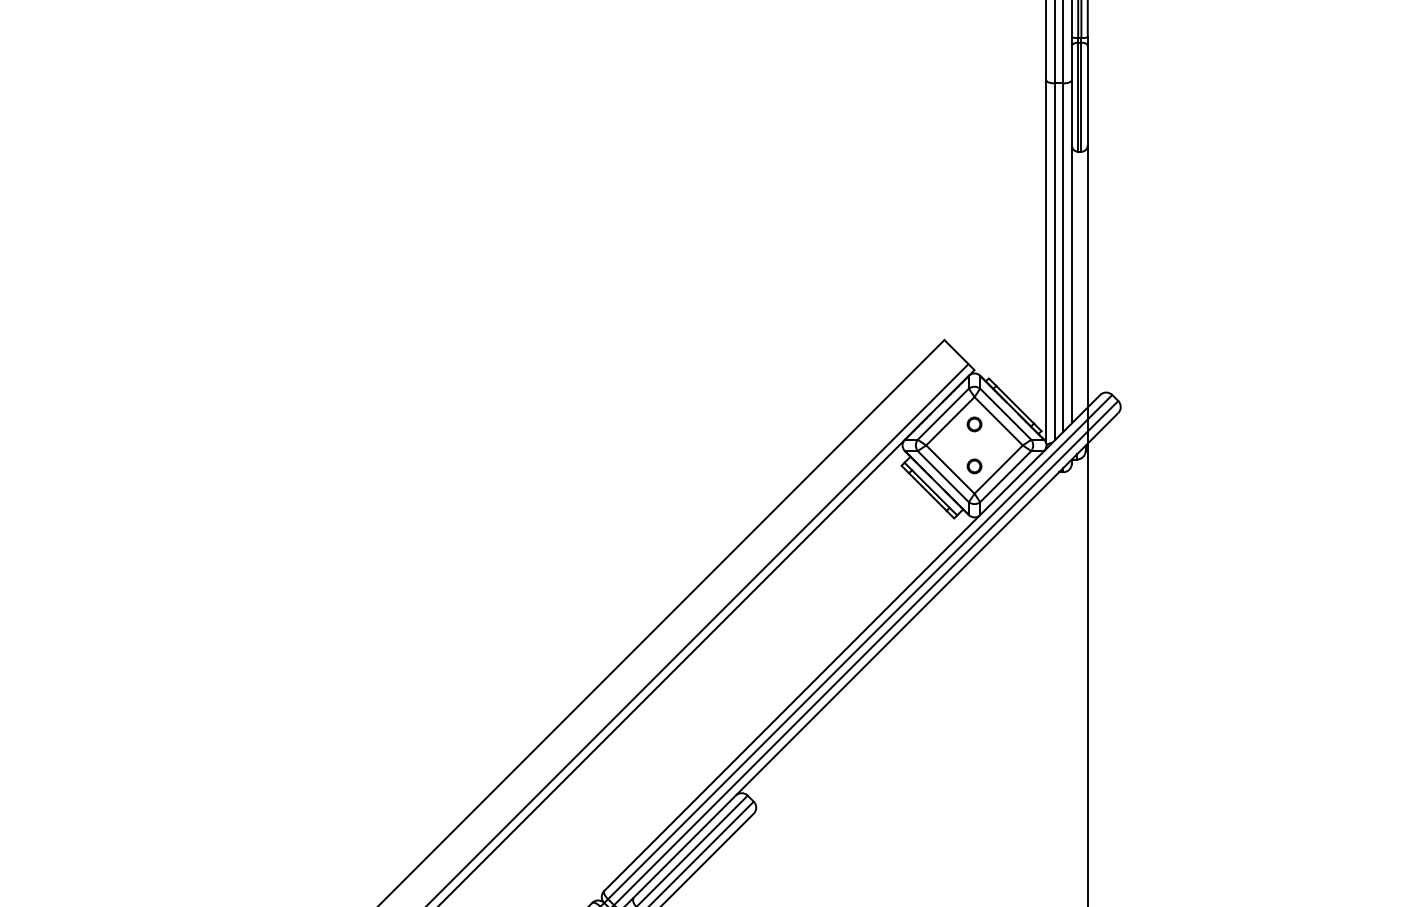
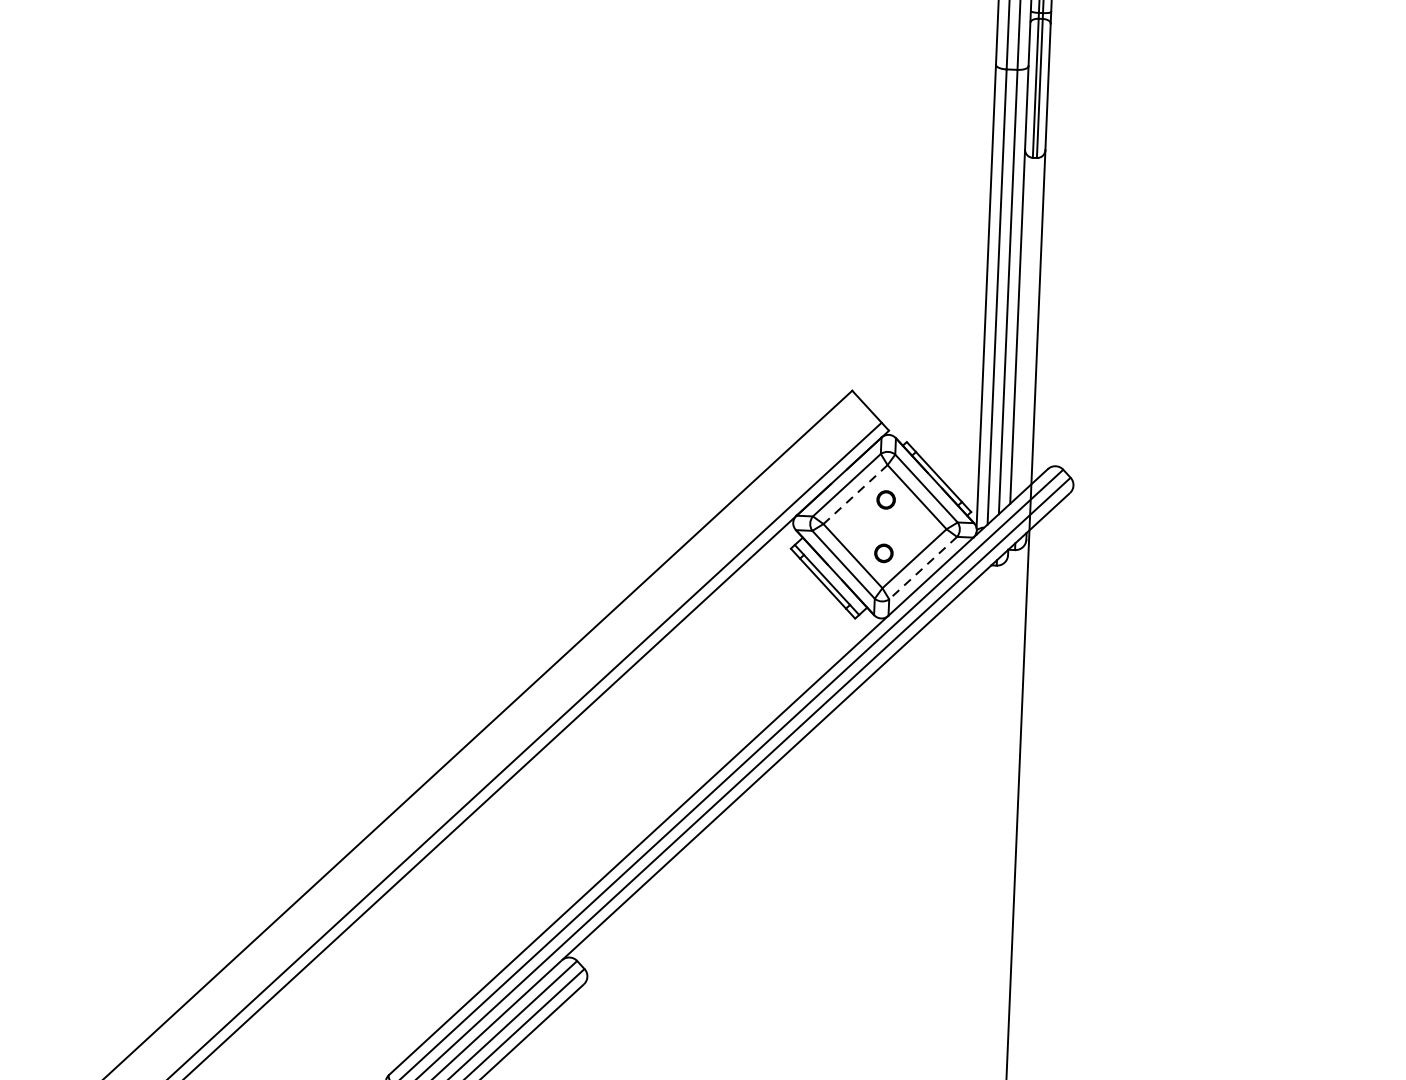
line: (950, 421) -> (855, 494), solid -> dashed
line: (1005, 477) -> (922, 569), solid -> dashed

